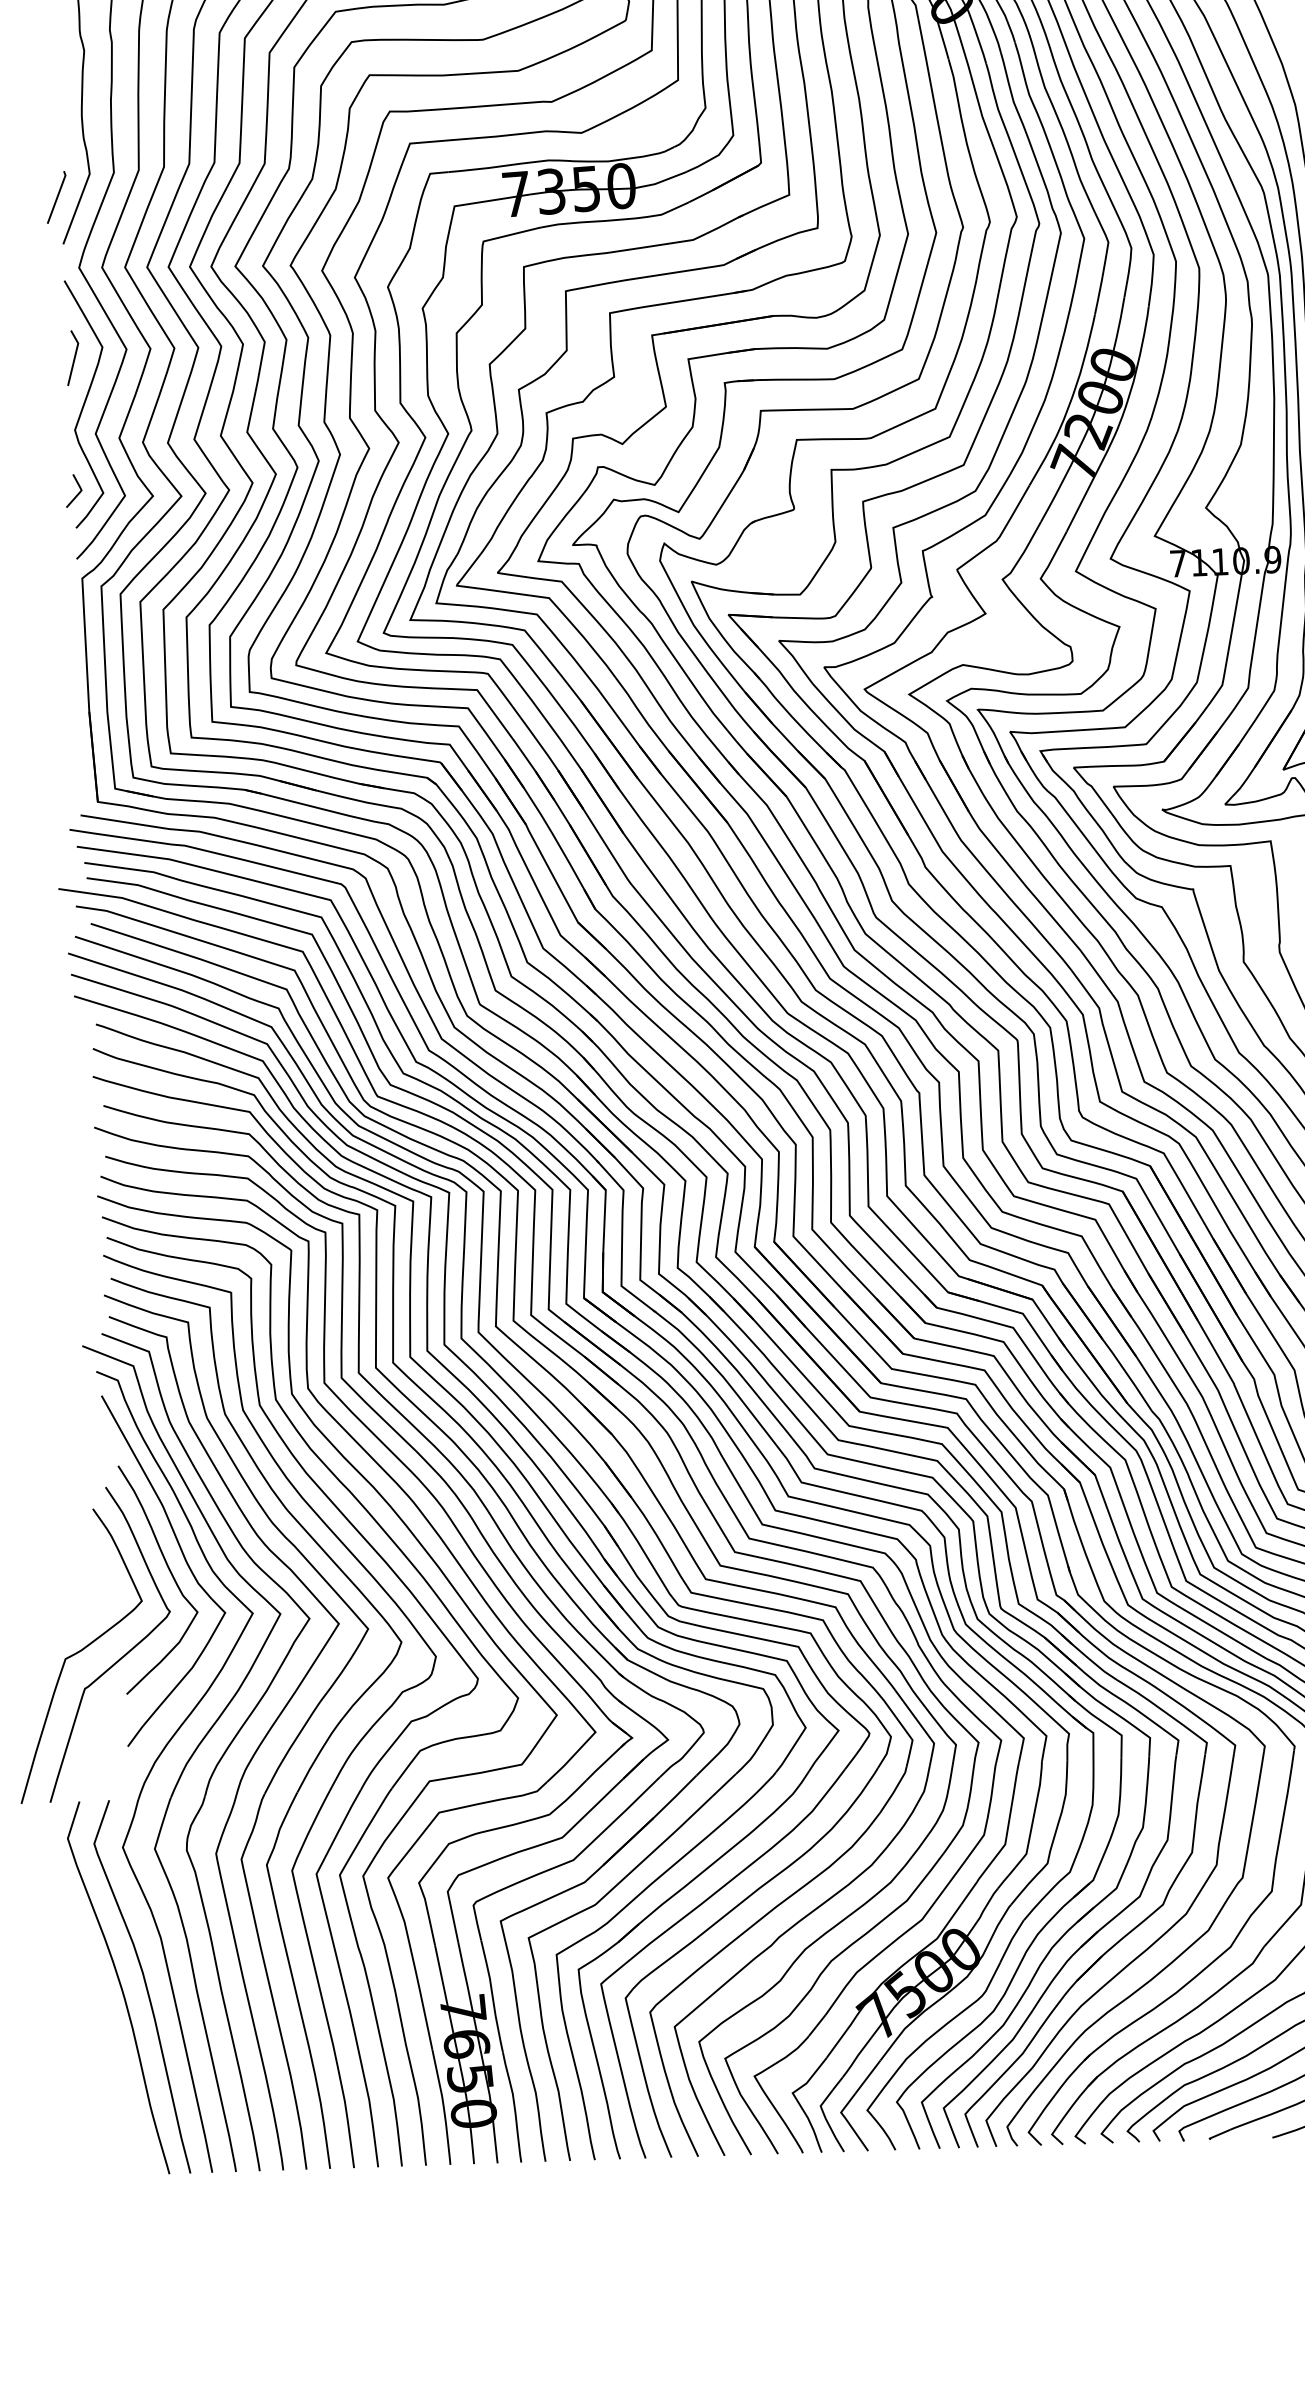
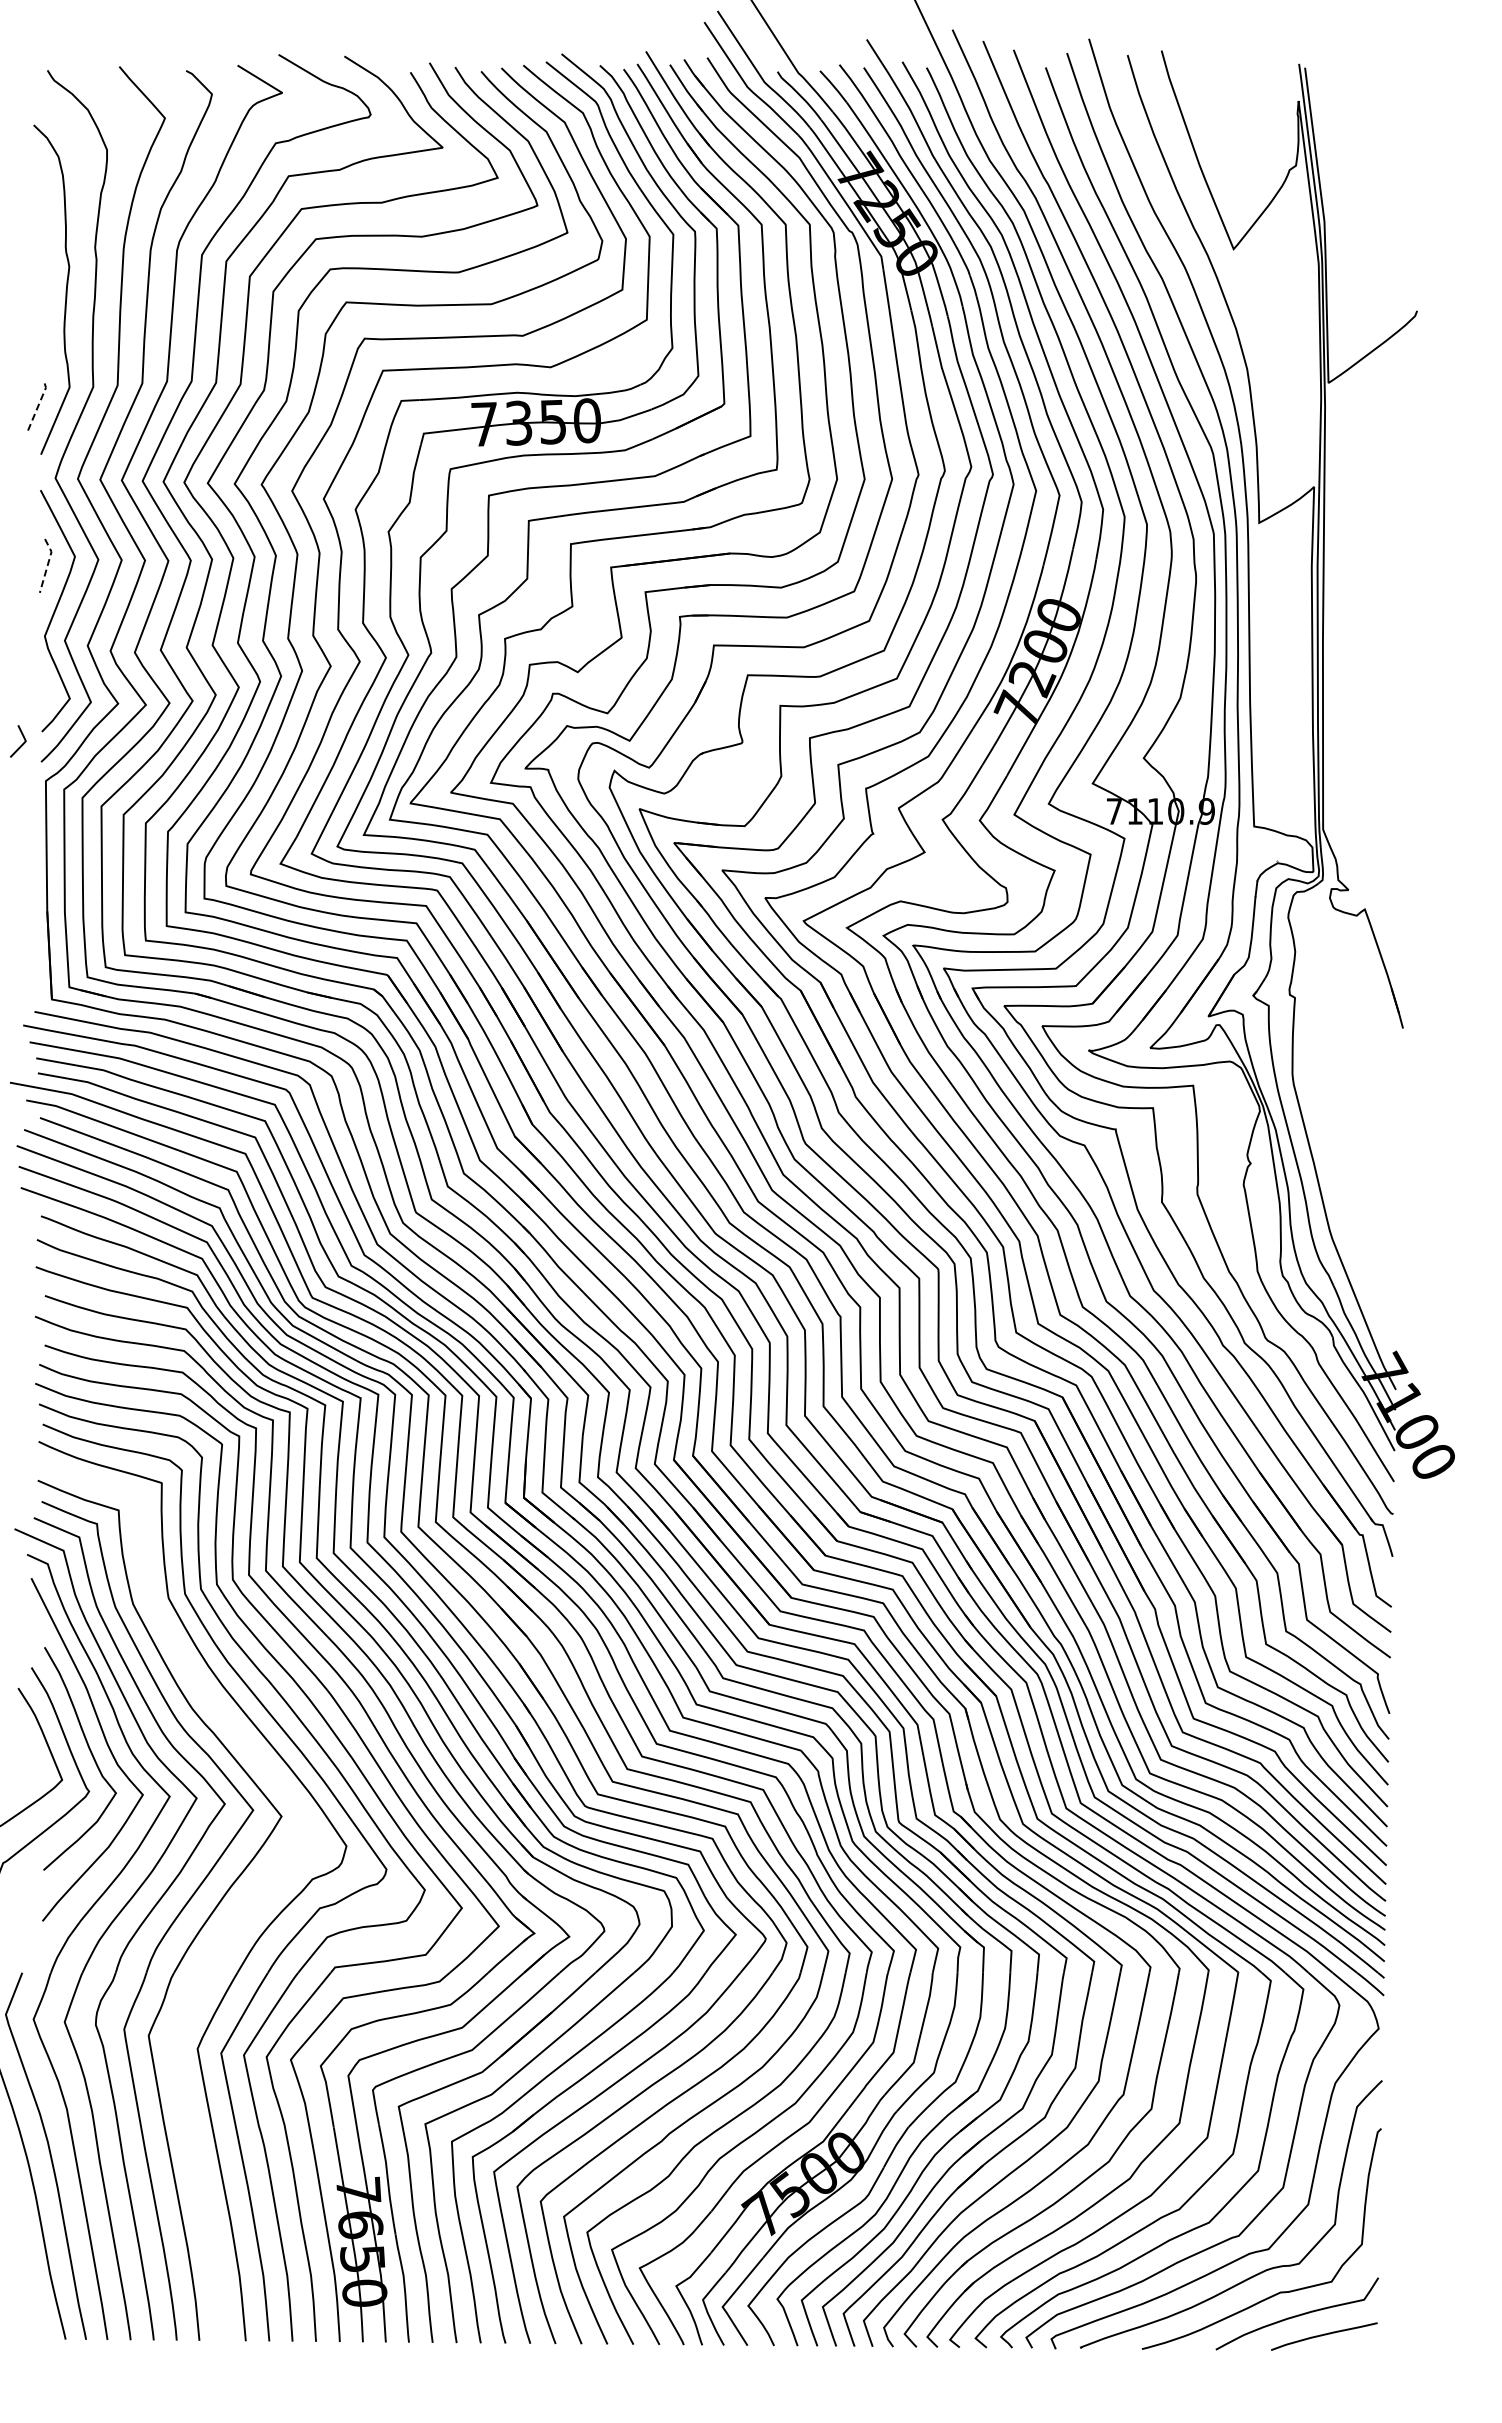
line: (57, 197) -> (37, 408), solid -> dashed
line: (74, 357) -> (47, 565), solid -> dashed
line: (77, 493) -> (21, 744), moved
part: (317, 1753) -> (227, 1935), removed

